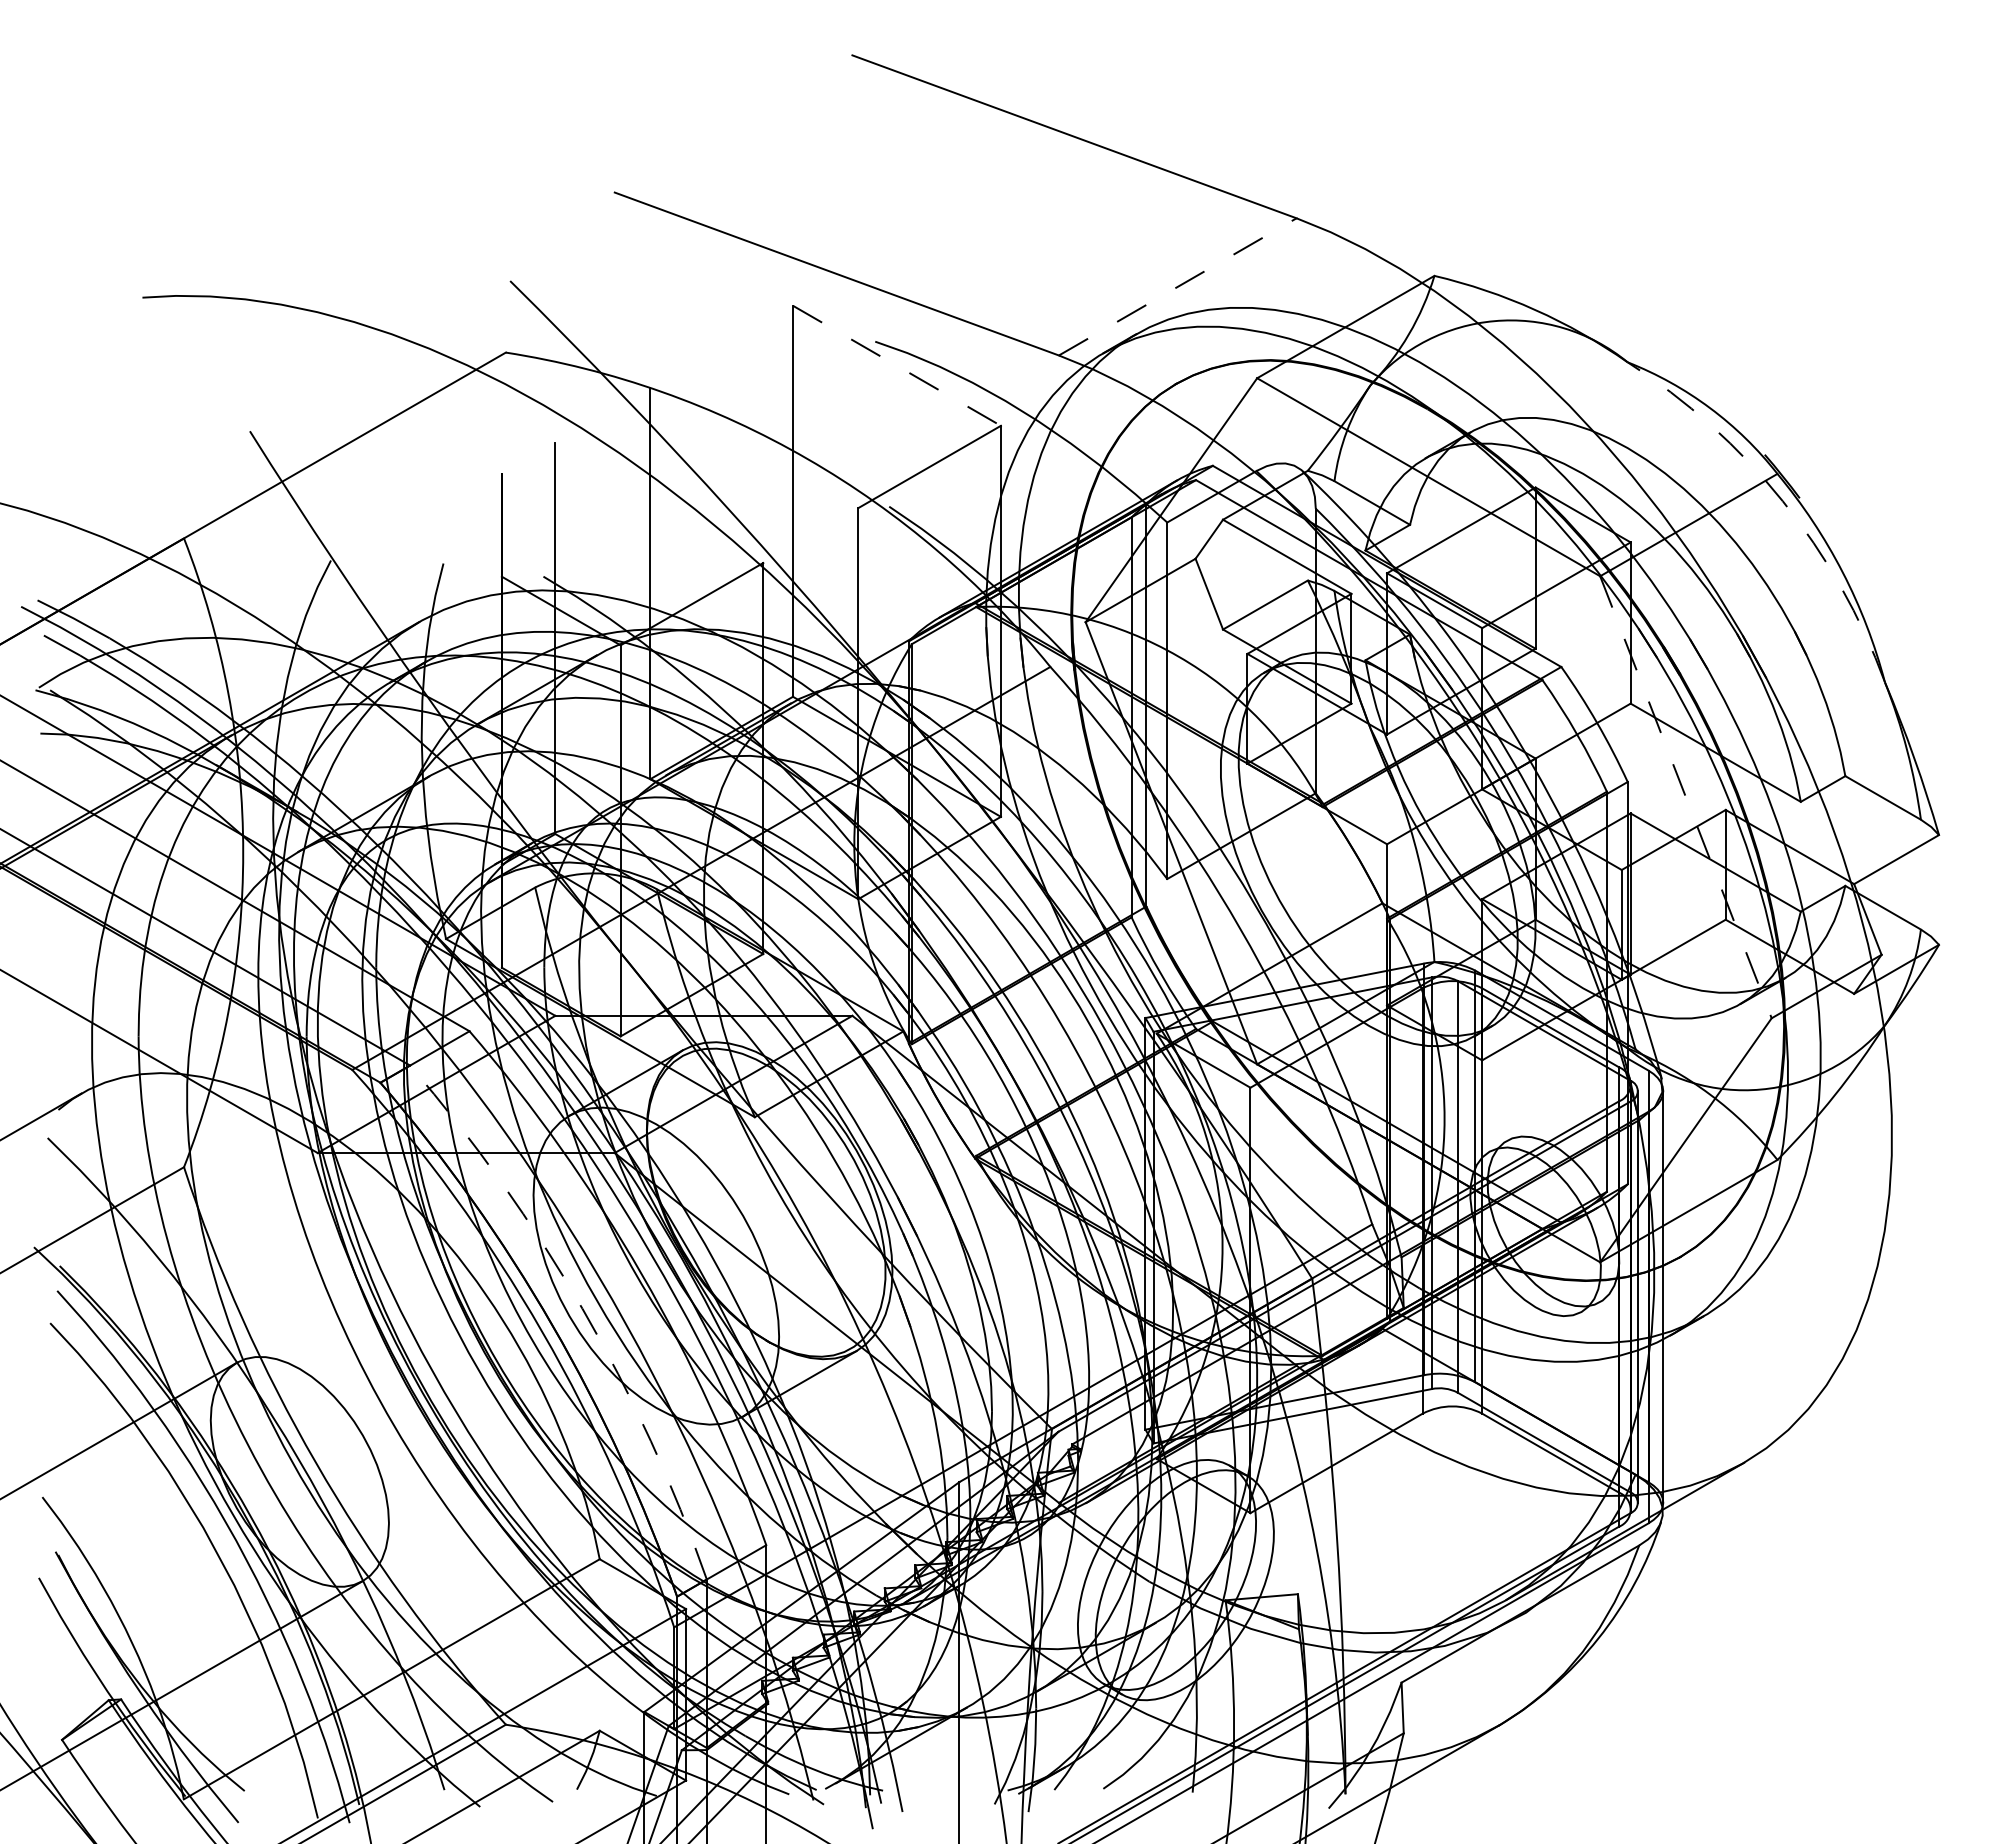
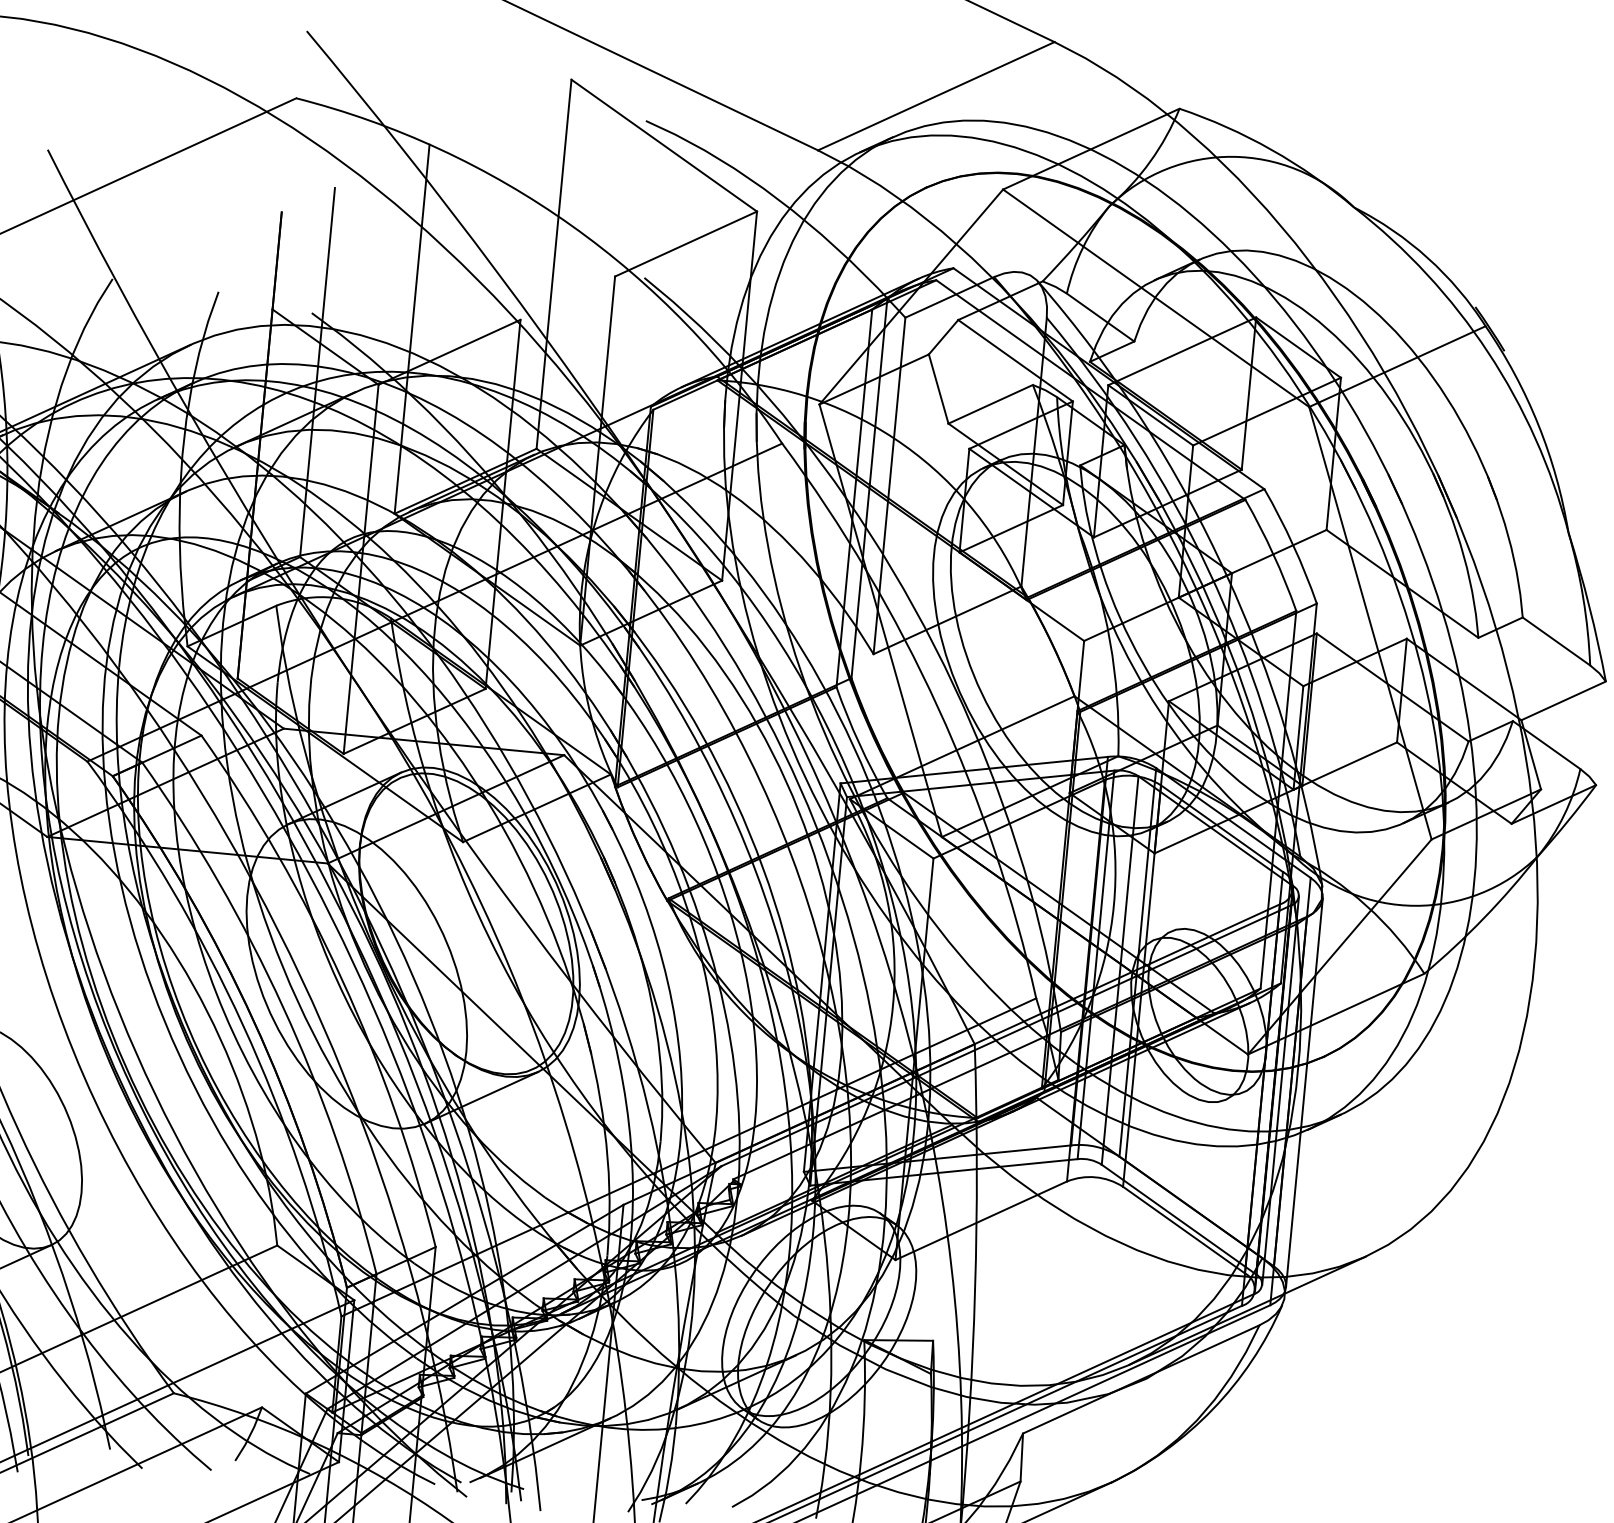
line: (1178, 286) -> (937, 95), dashed -> solid
line: (897, 366) -> (664, 146), dashed -> solid
arc: (1782, 501) -> (1487, 352), dashed -> solid
line: (1686, 797) -> (1370, 623), dashed -> solid
arc: (582, 1308) -> (283, 1007), dashed -> solid

